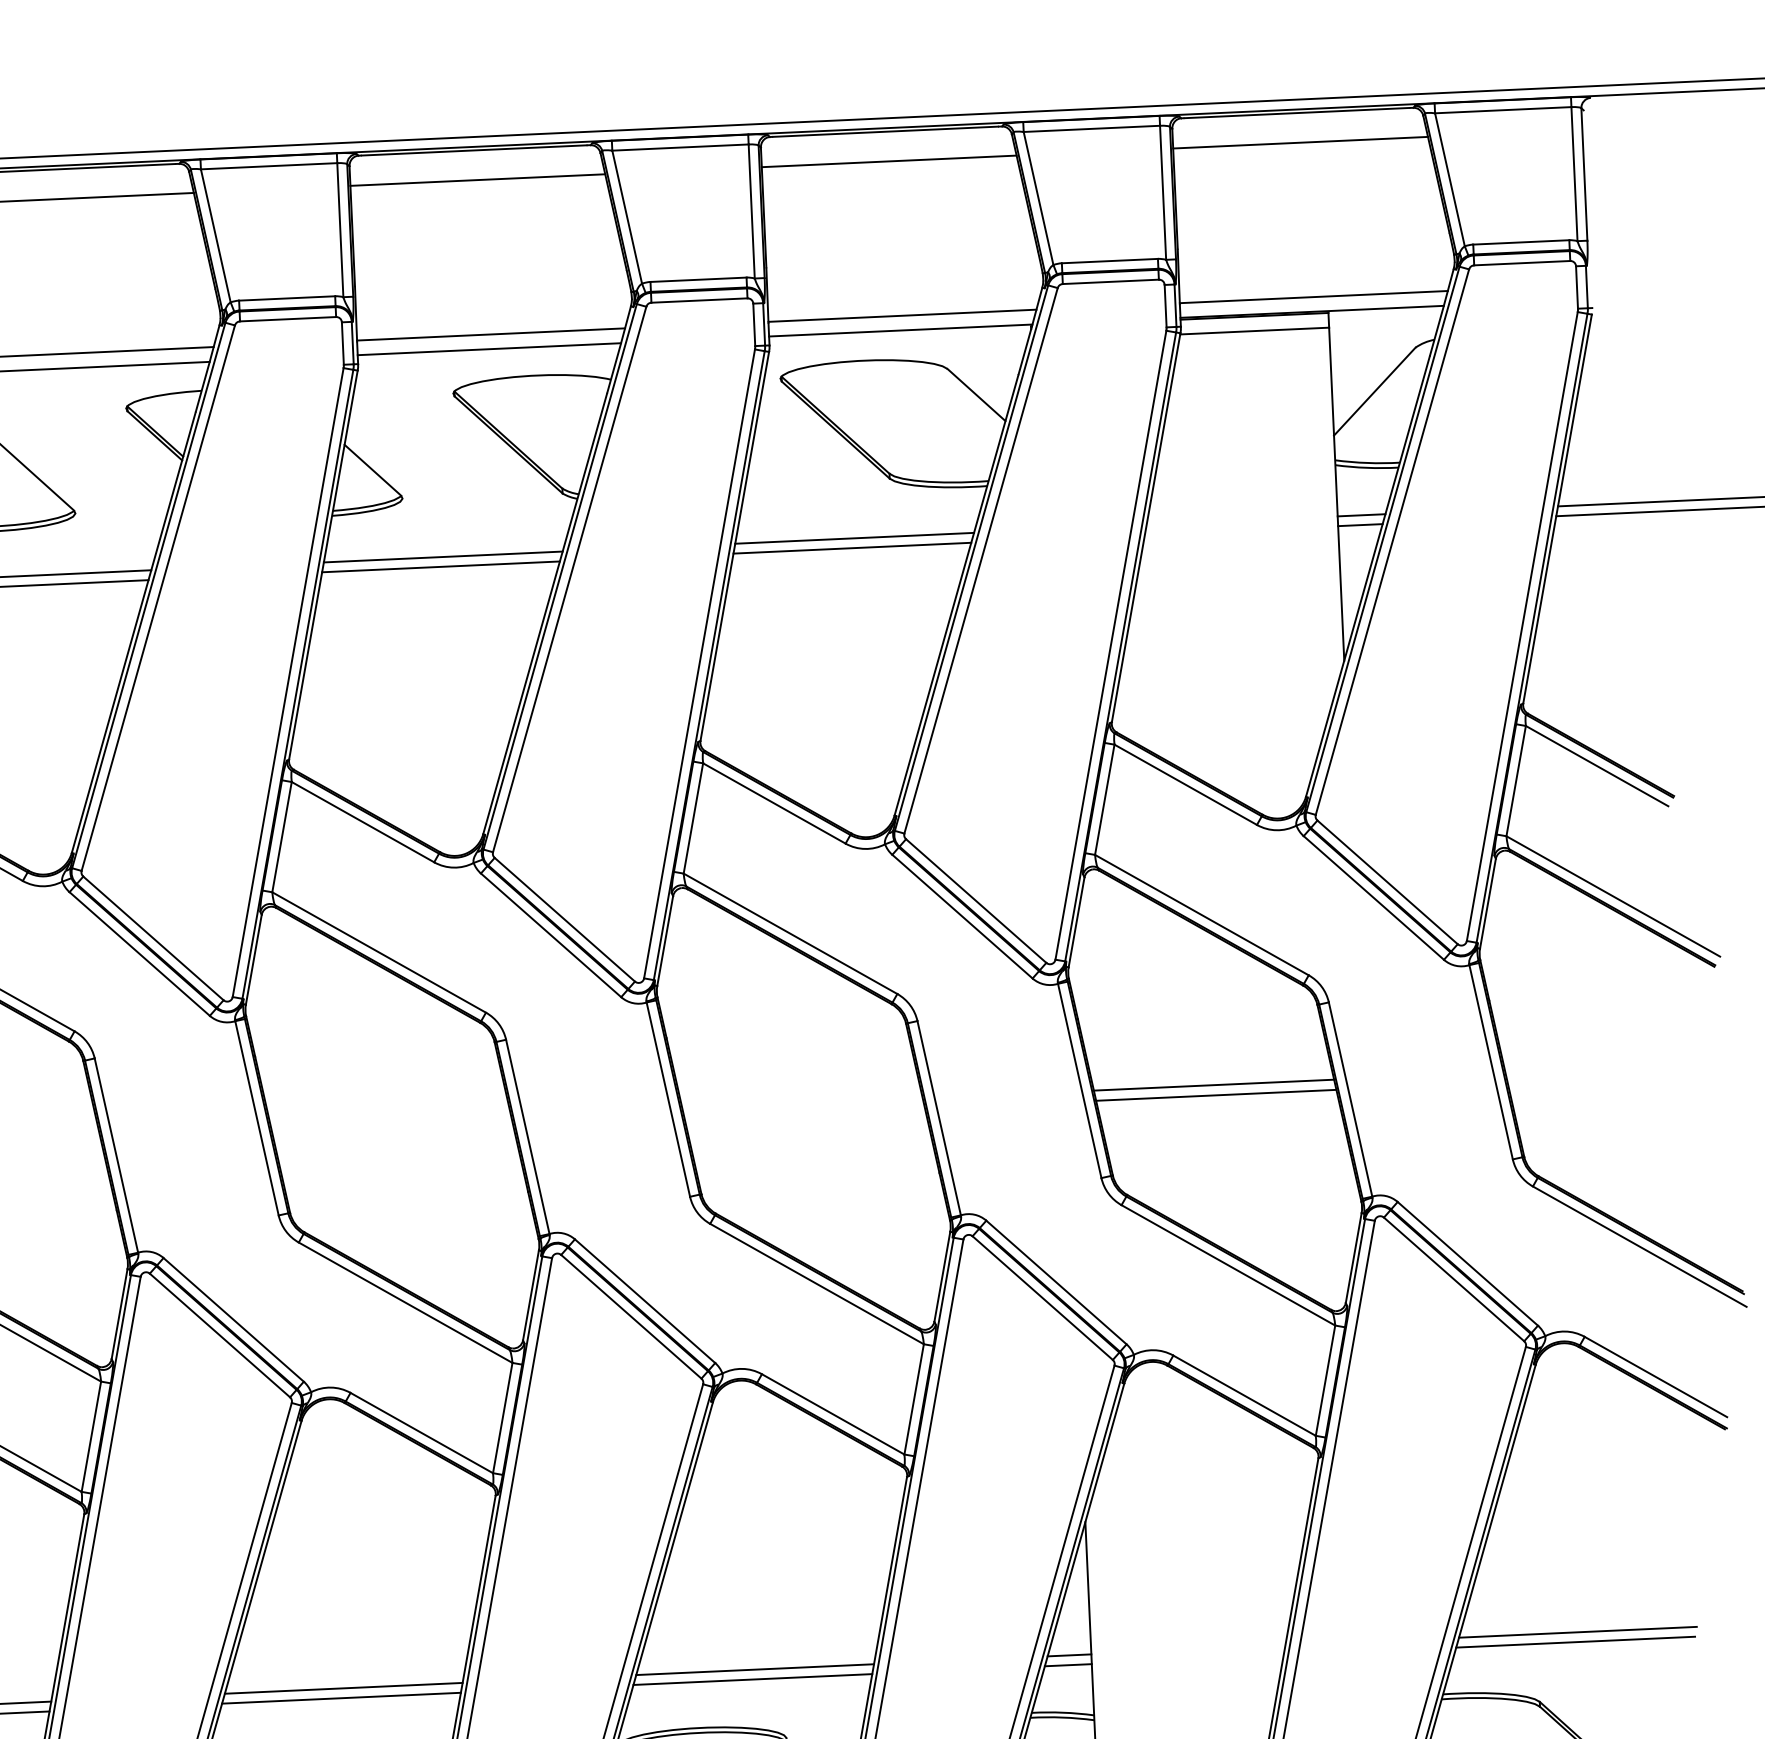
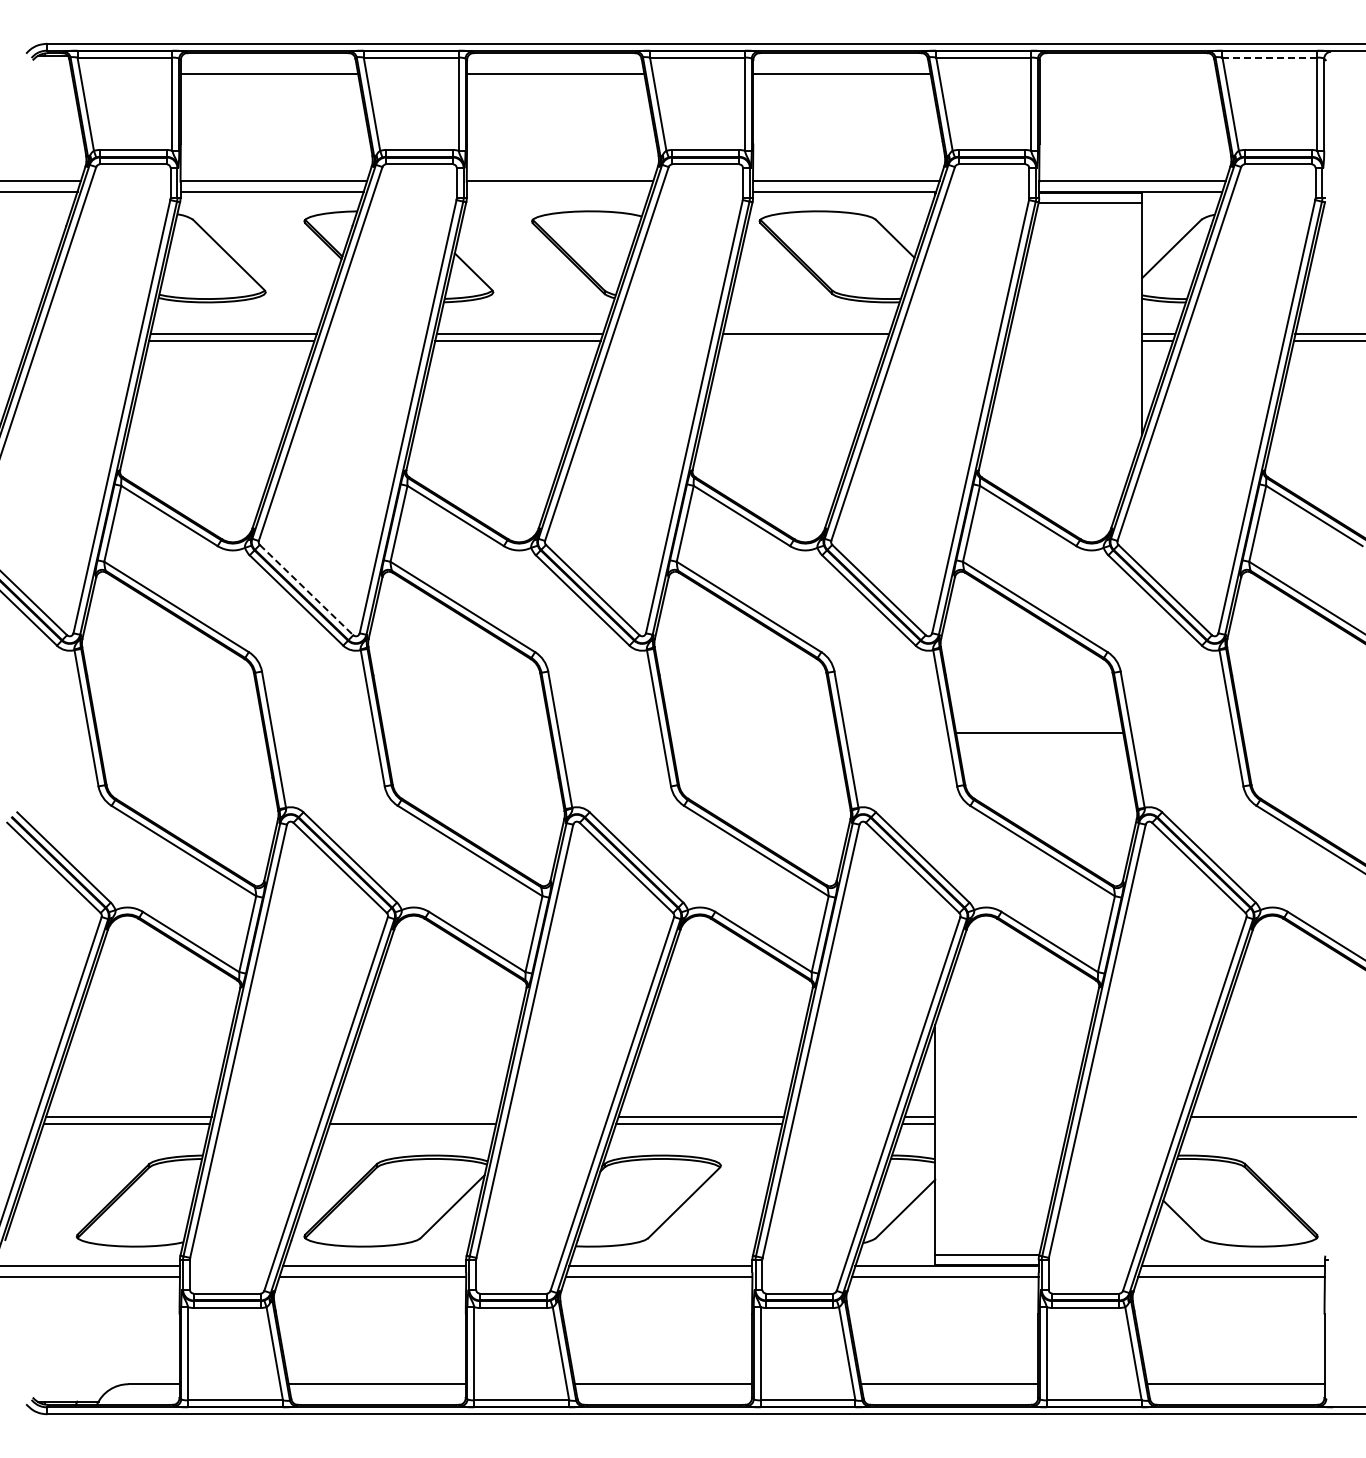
line: (1502, 110) -> (1269, 57), solid -> dashed
line: (1299, 142) -> (1127, 73), removed
line: (489, 349) -> (558, 191), removed
line: (851, 548) -> (803, 341), removed
line: (153, 939) -> (306, 590), solid -> dashed
line: (1212, 1085) -> (1037, 725), removed
line: (1575, 1642) -> (1271, 1123), removed
line: (342, 1687) -> (414, 1116), removed

